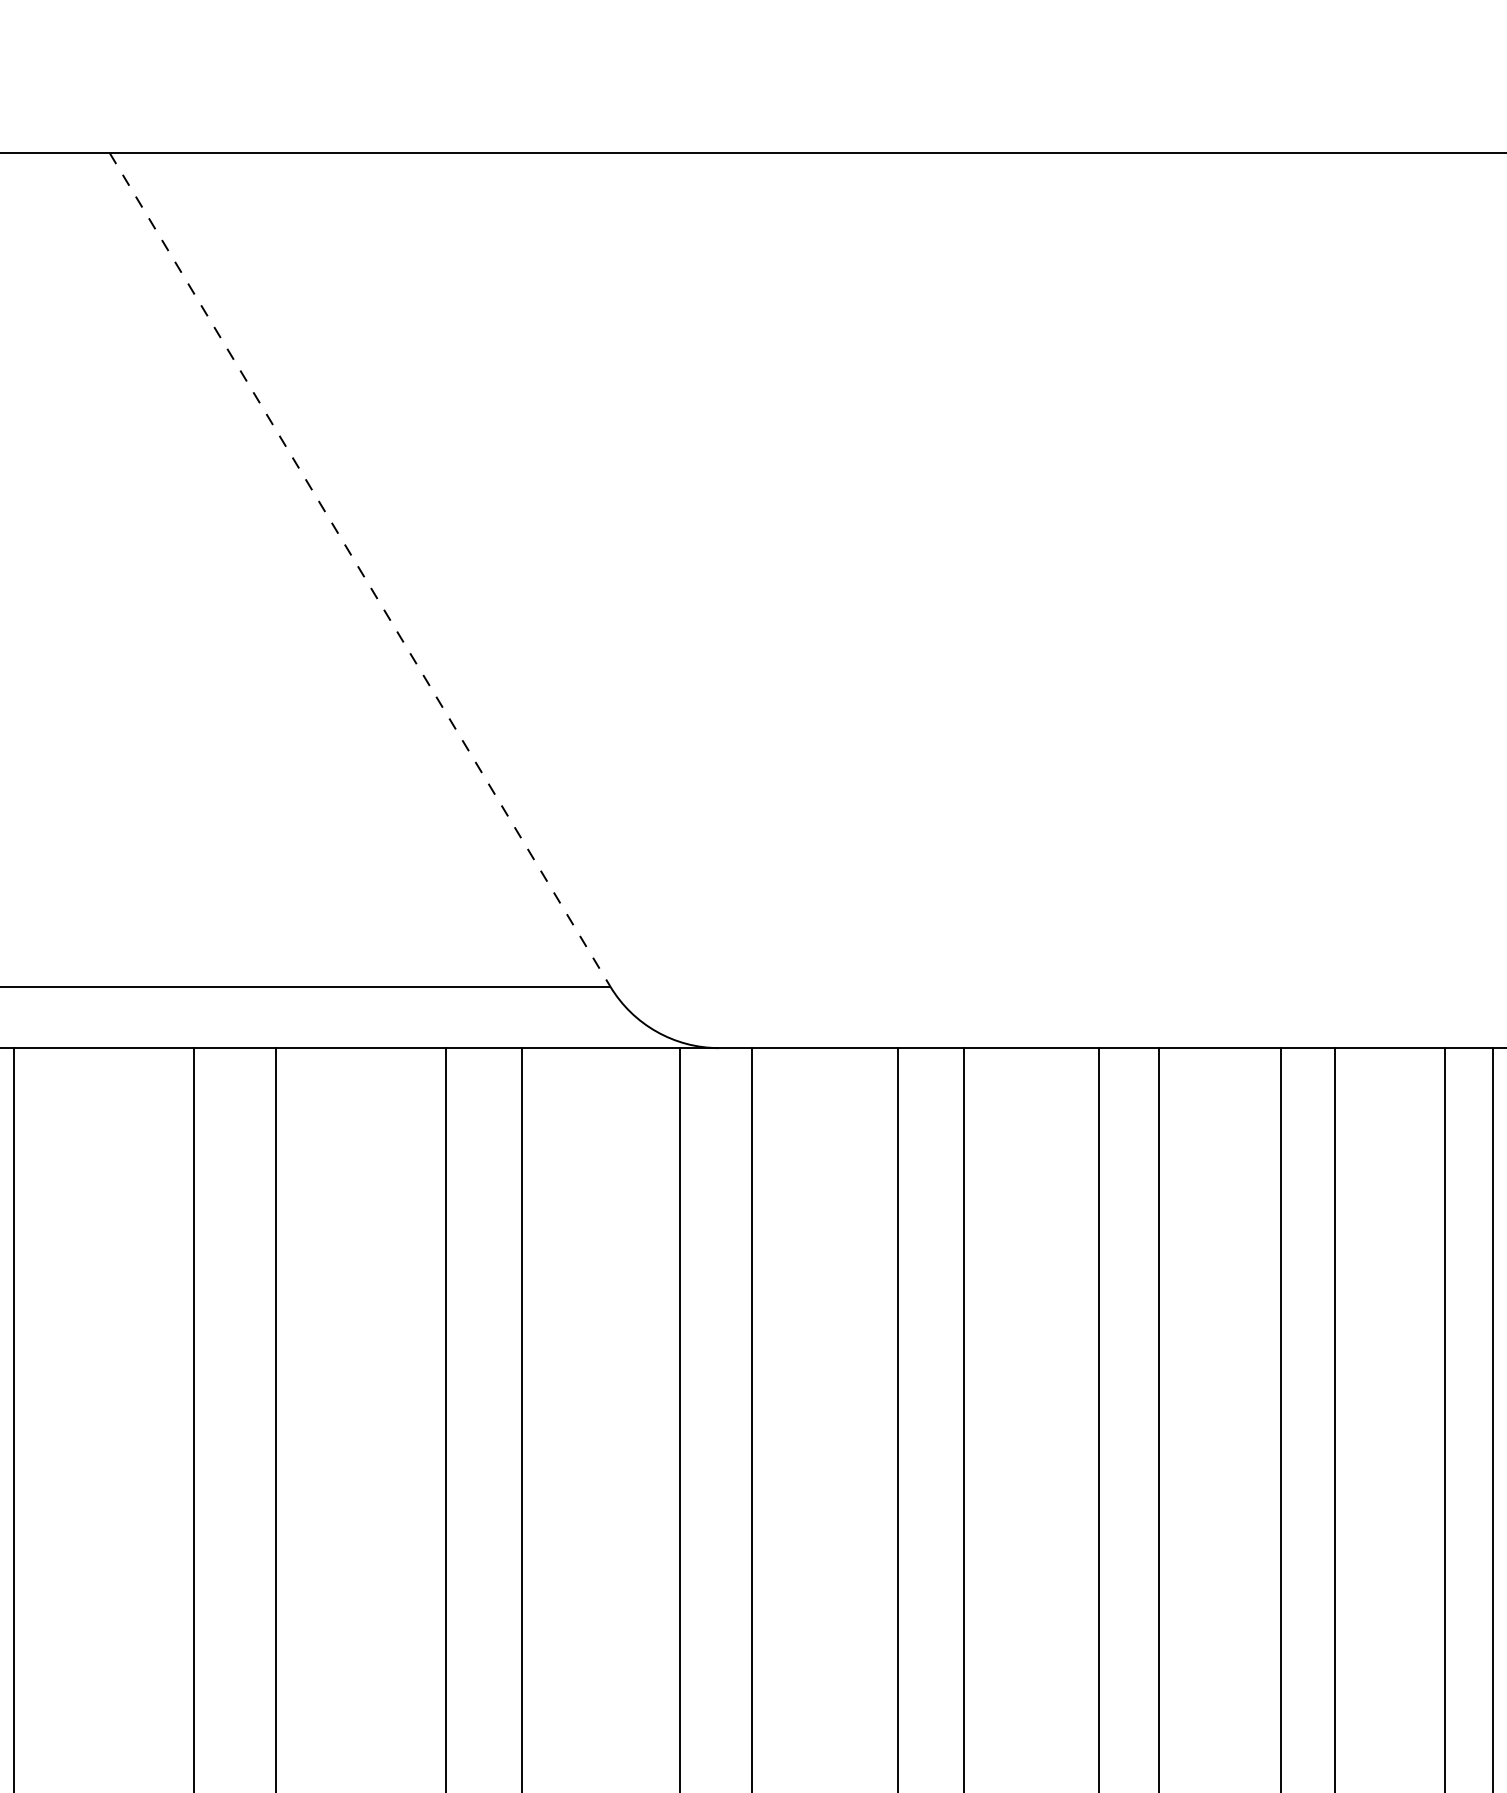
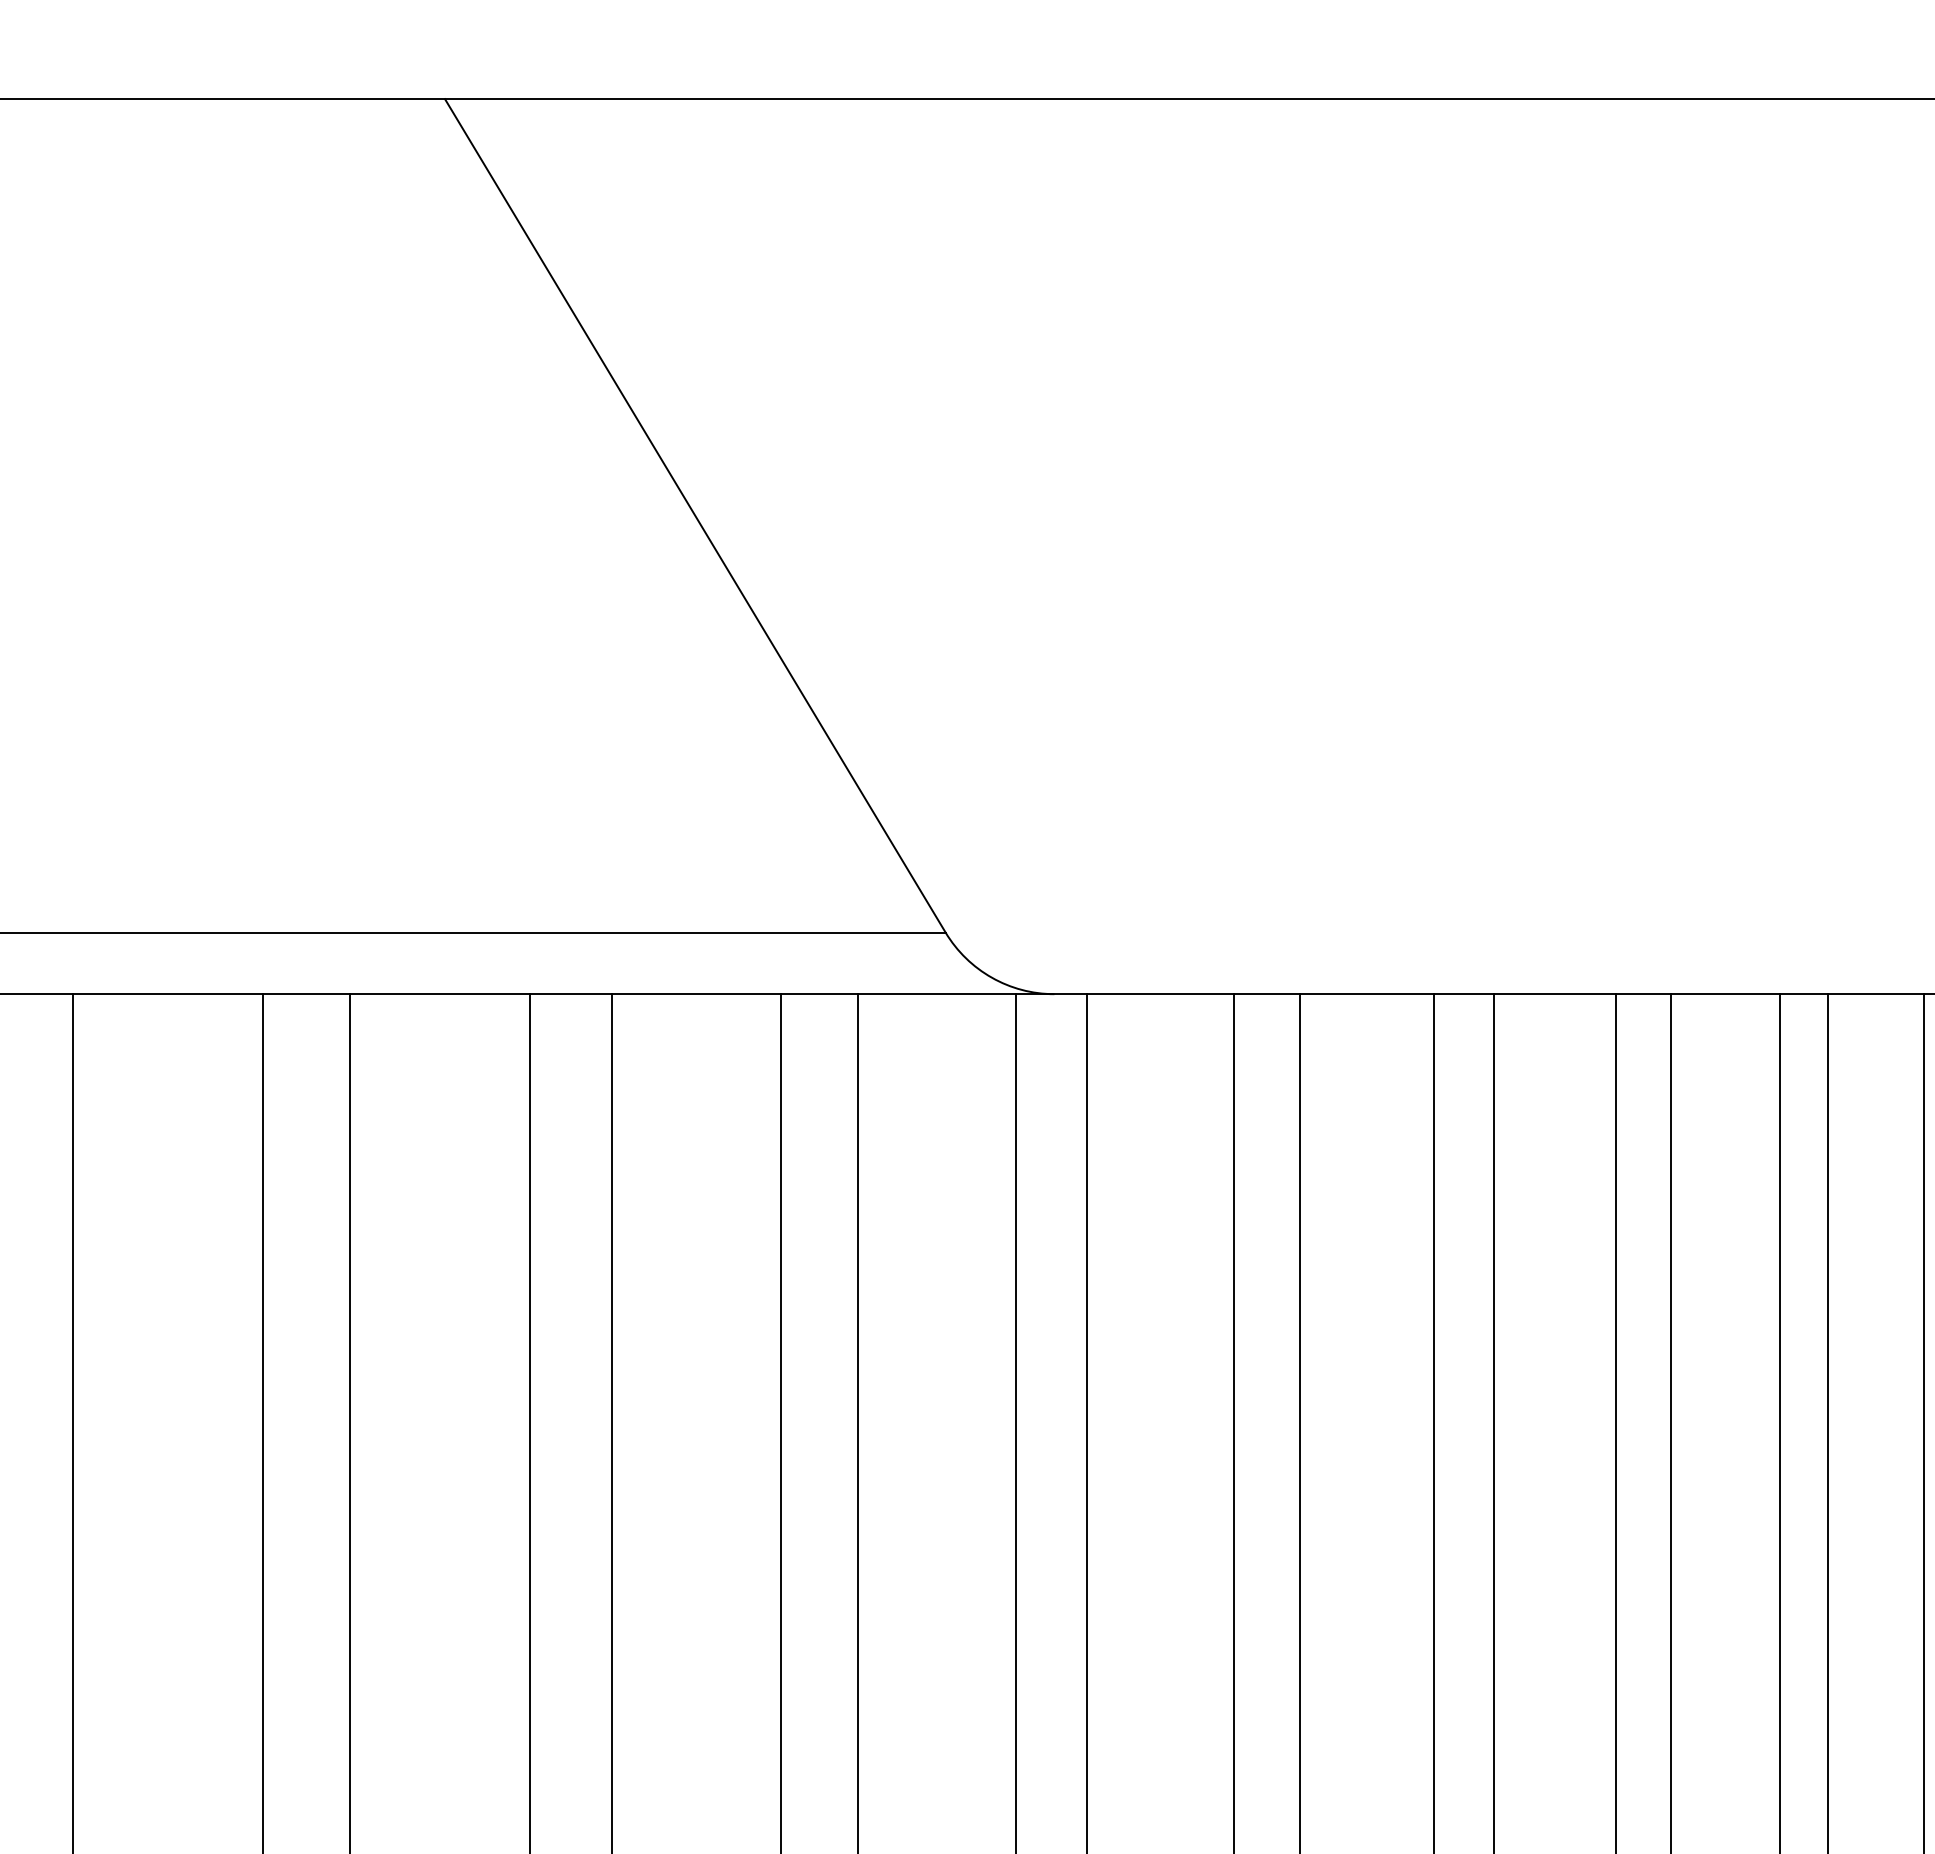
line: (360, 570) -> (695, 516), dashed -> solid

